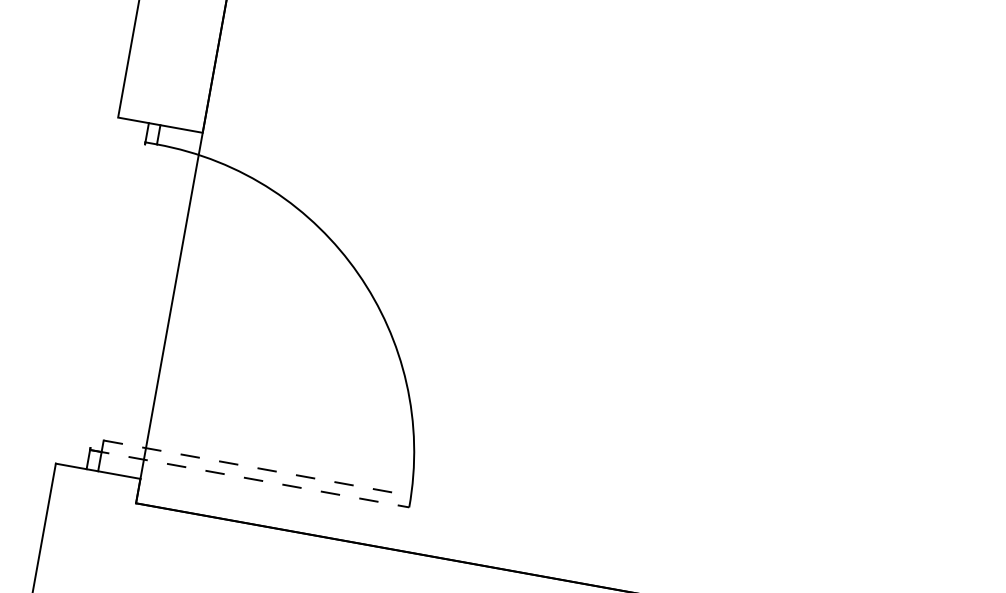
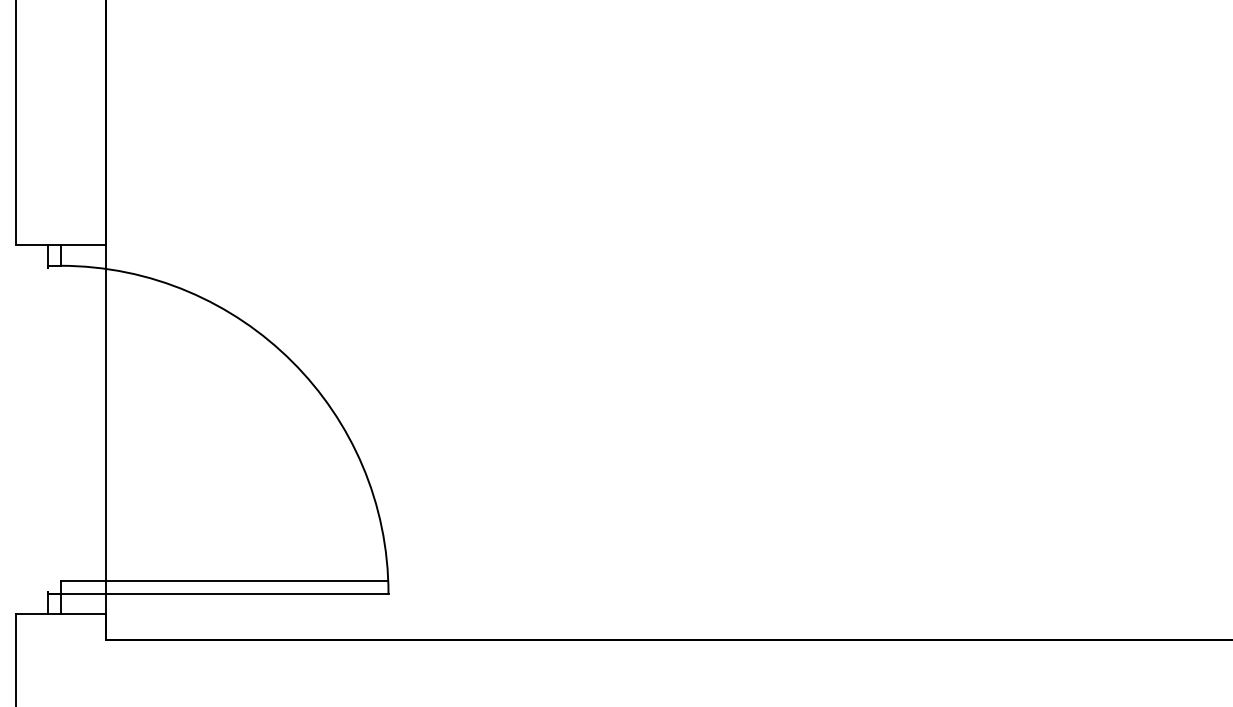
line: (257, 468) -> (224, 581), dashed -> solid
line: (249, 478) -> (218, 593), dashed -> solid

